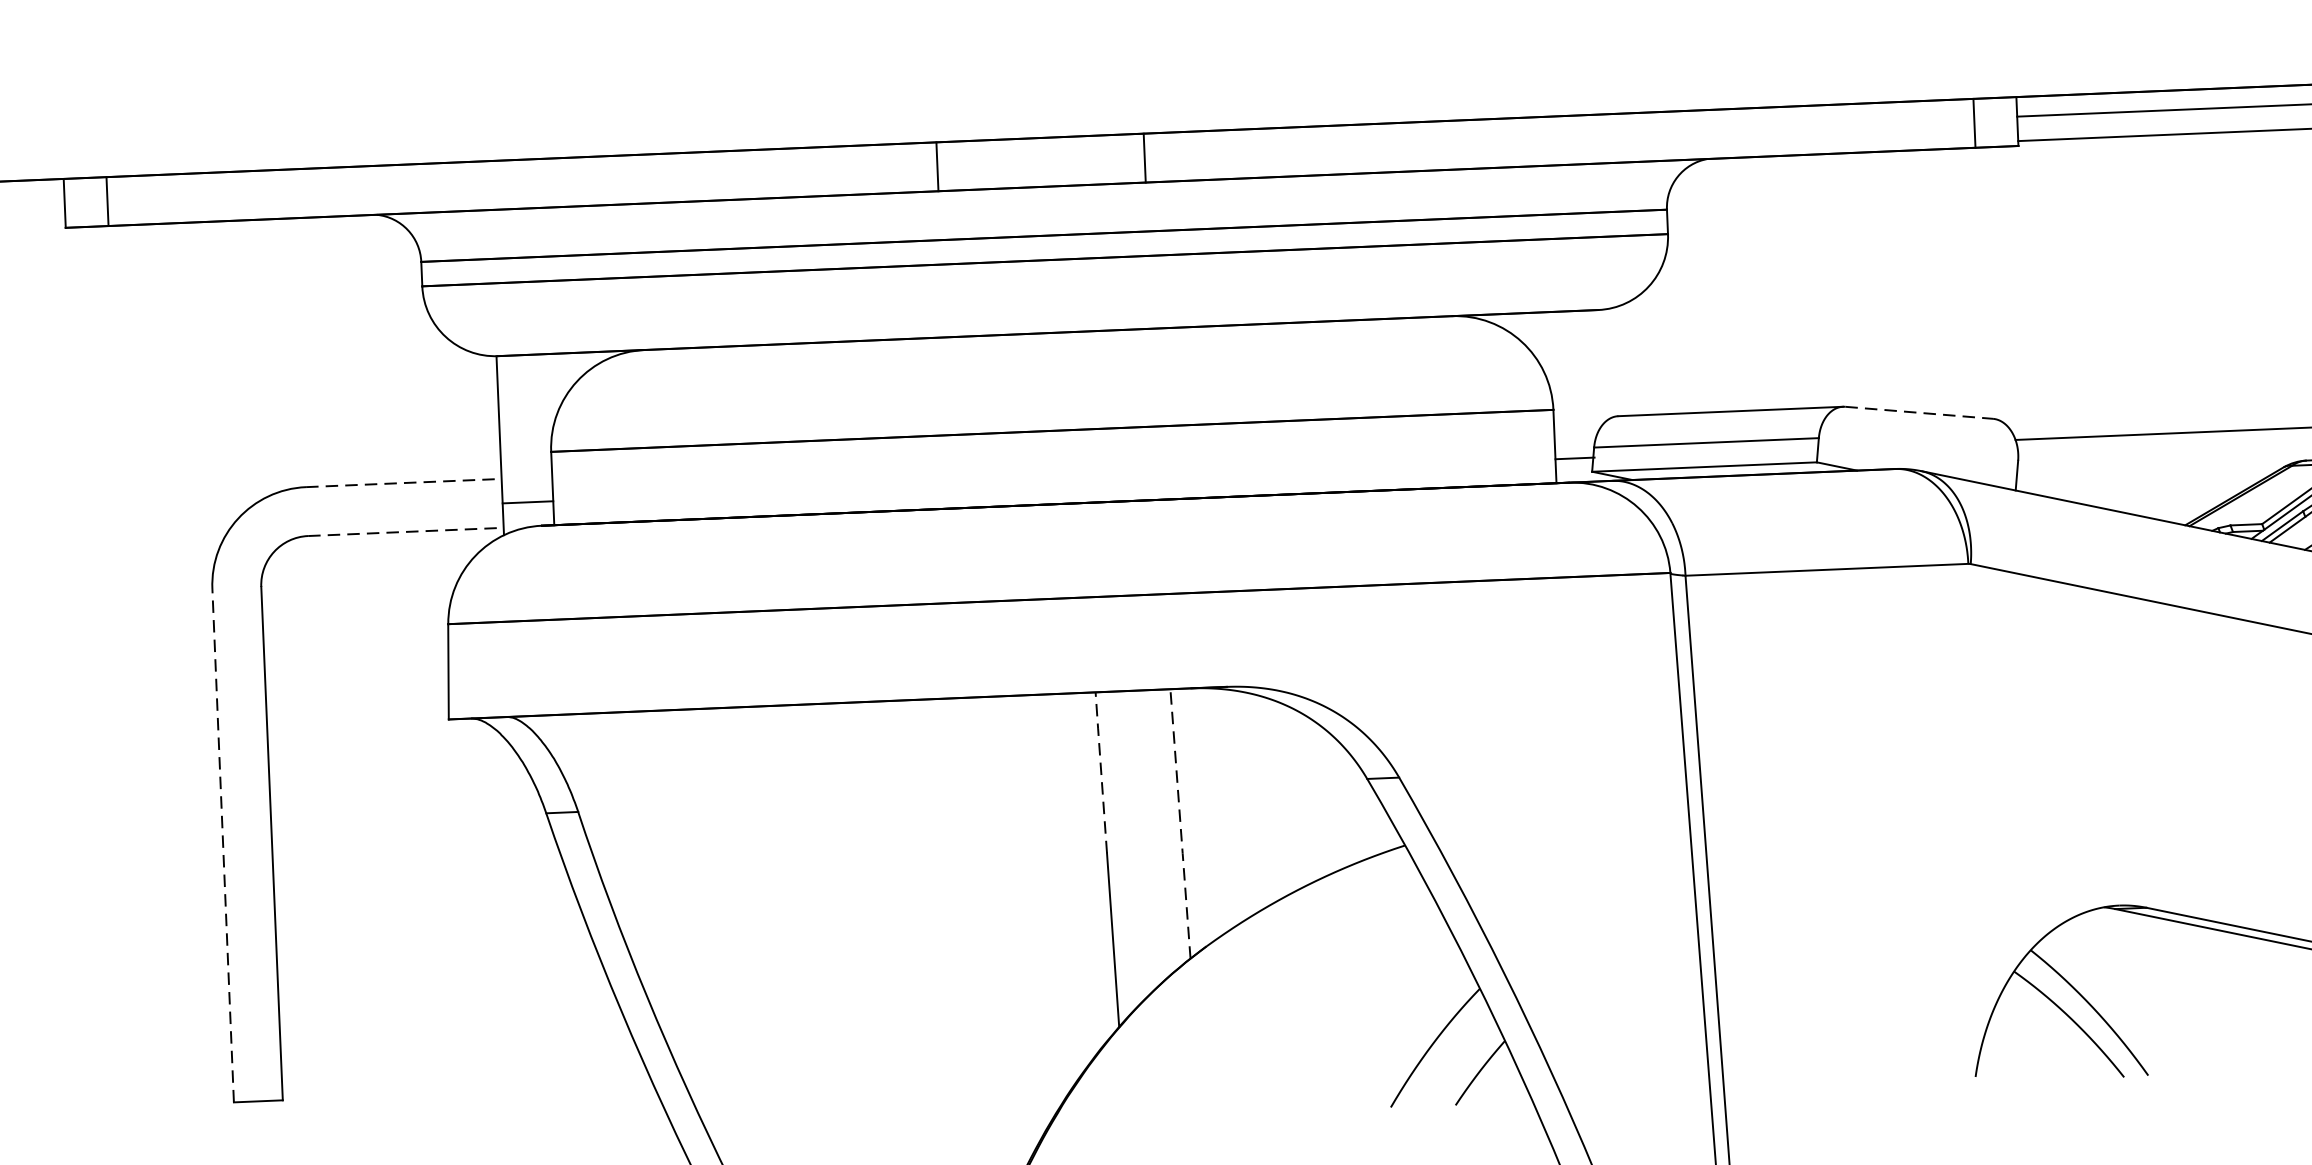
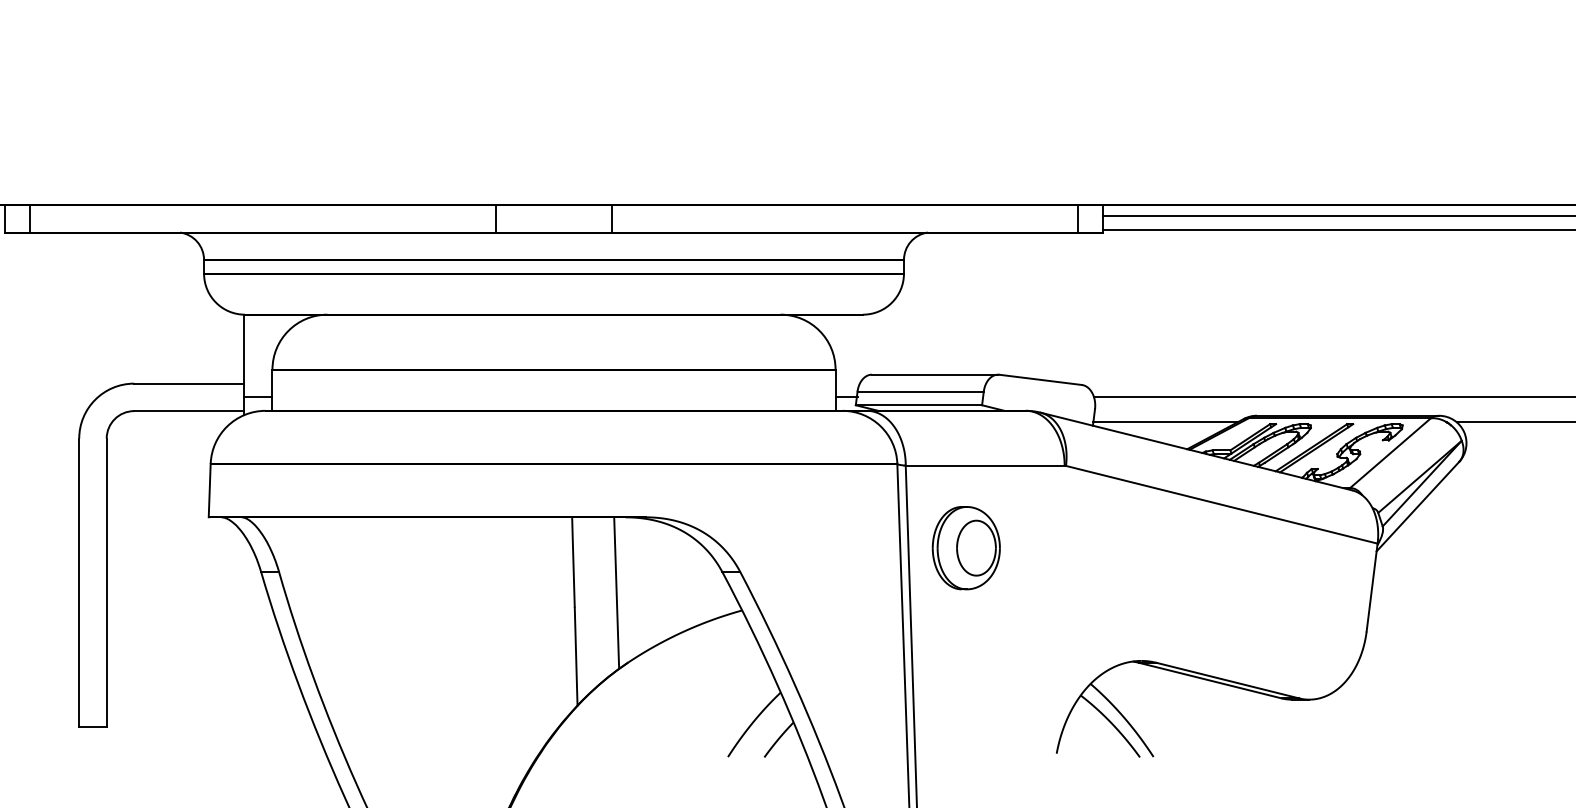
line: (1918, 412) -> (1040, 379), dashed -> solid
line: (2144, 479) -> (1165, 422), added
line: (404, 482) -> (189, 383), dashed -> solid
line: (406, 532) -> (189, 411), dashed -> solid
part: (1798, 718) -> (965, 548), added
line: (1101, 770) -> (573, 561), dashed -> solid
line: (1180, 822) -> (616, 592), dashed -> solid
line: (223, 845) -> (79, 582), dashed -> solid

